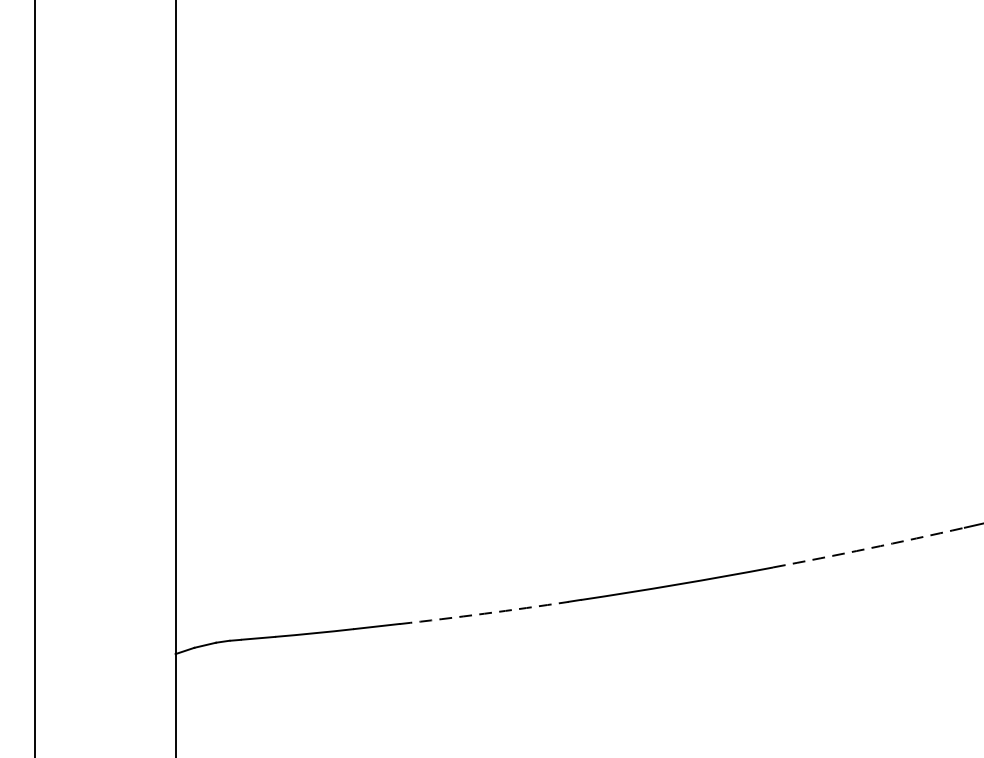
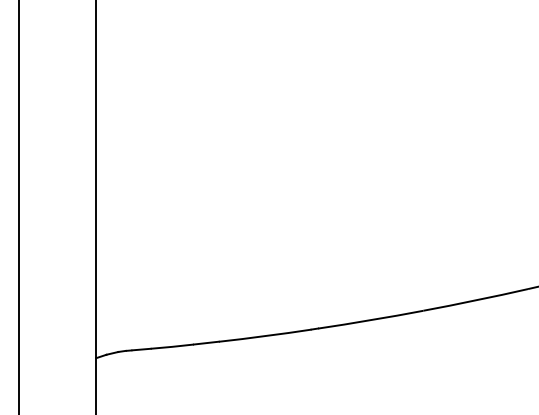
arc: (868, 548) -> (475, 300), dashed -> solid
arc: (484, 614) -> (265, 336), dashed -> solid

